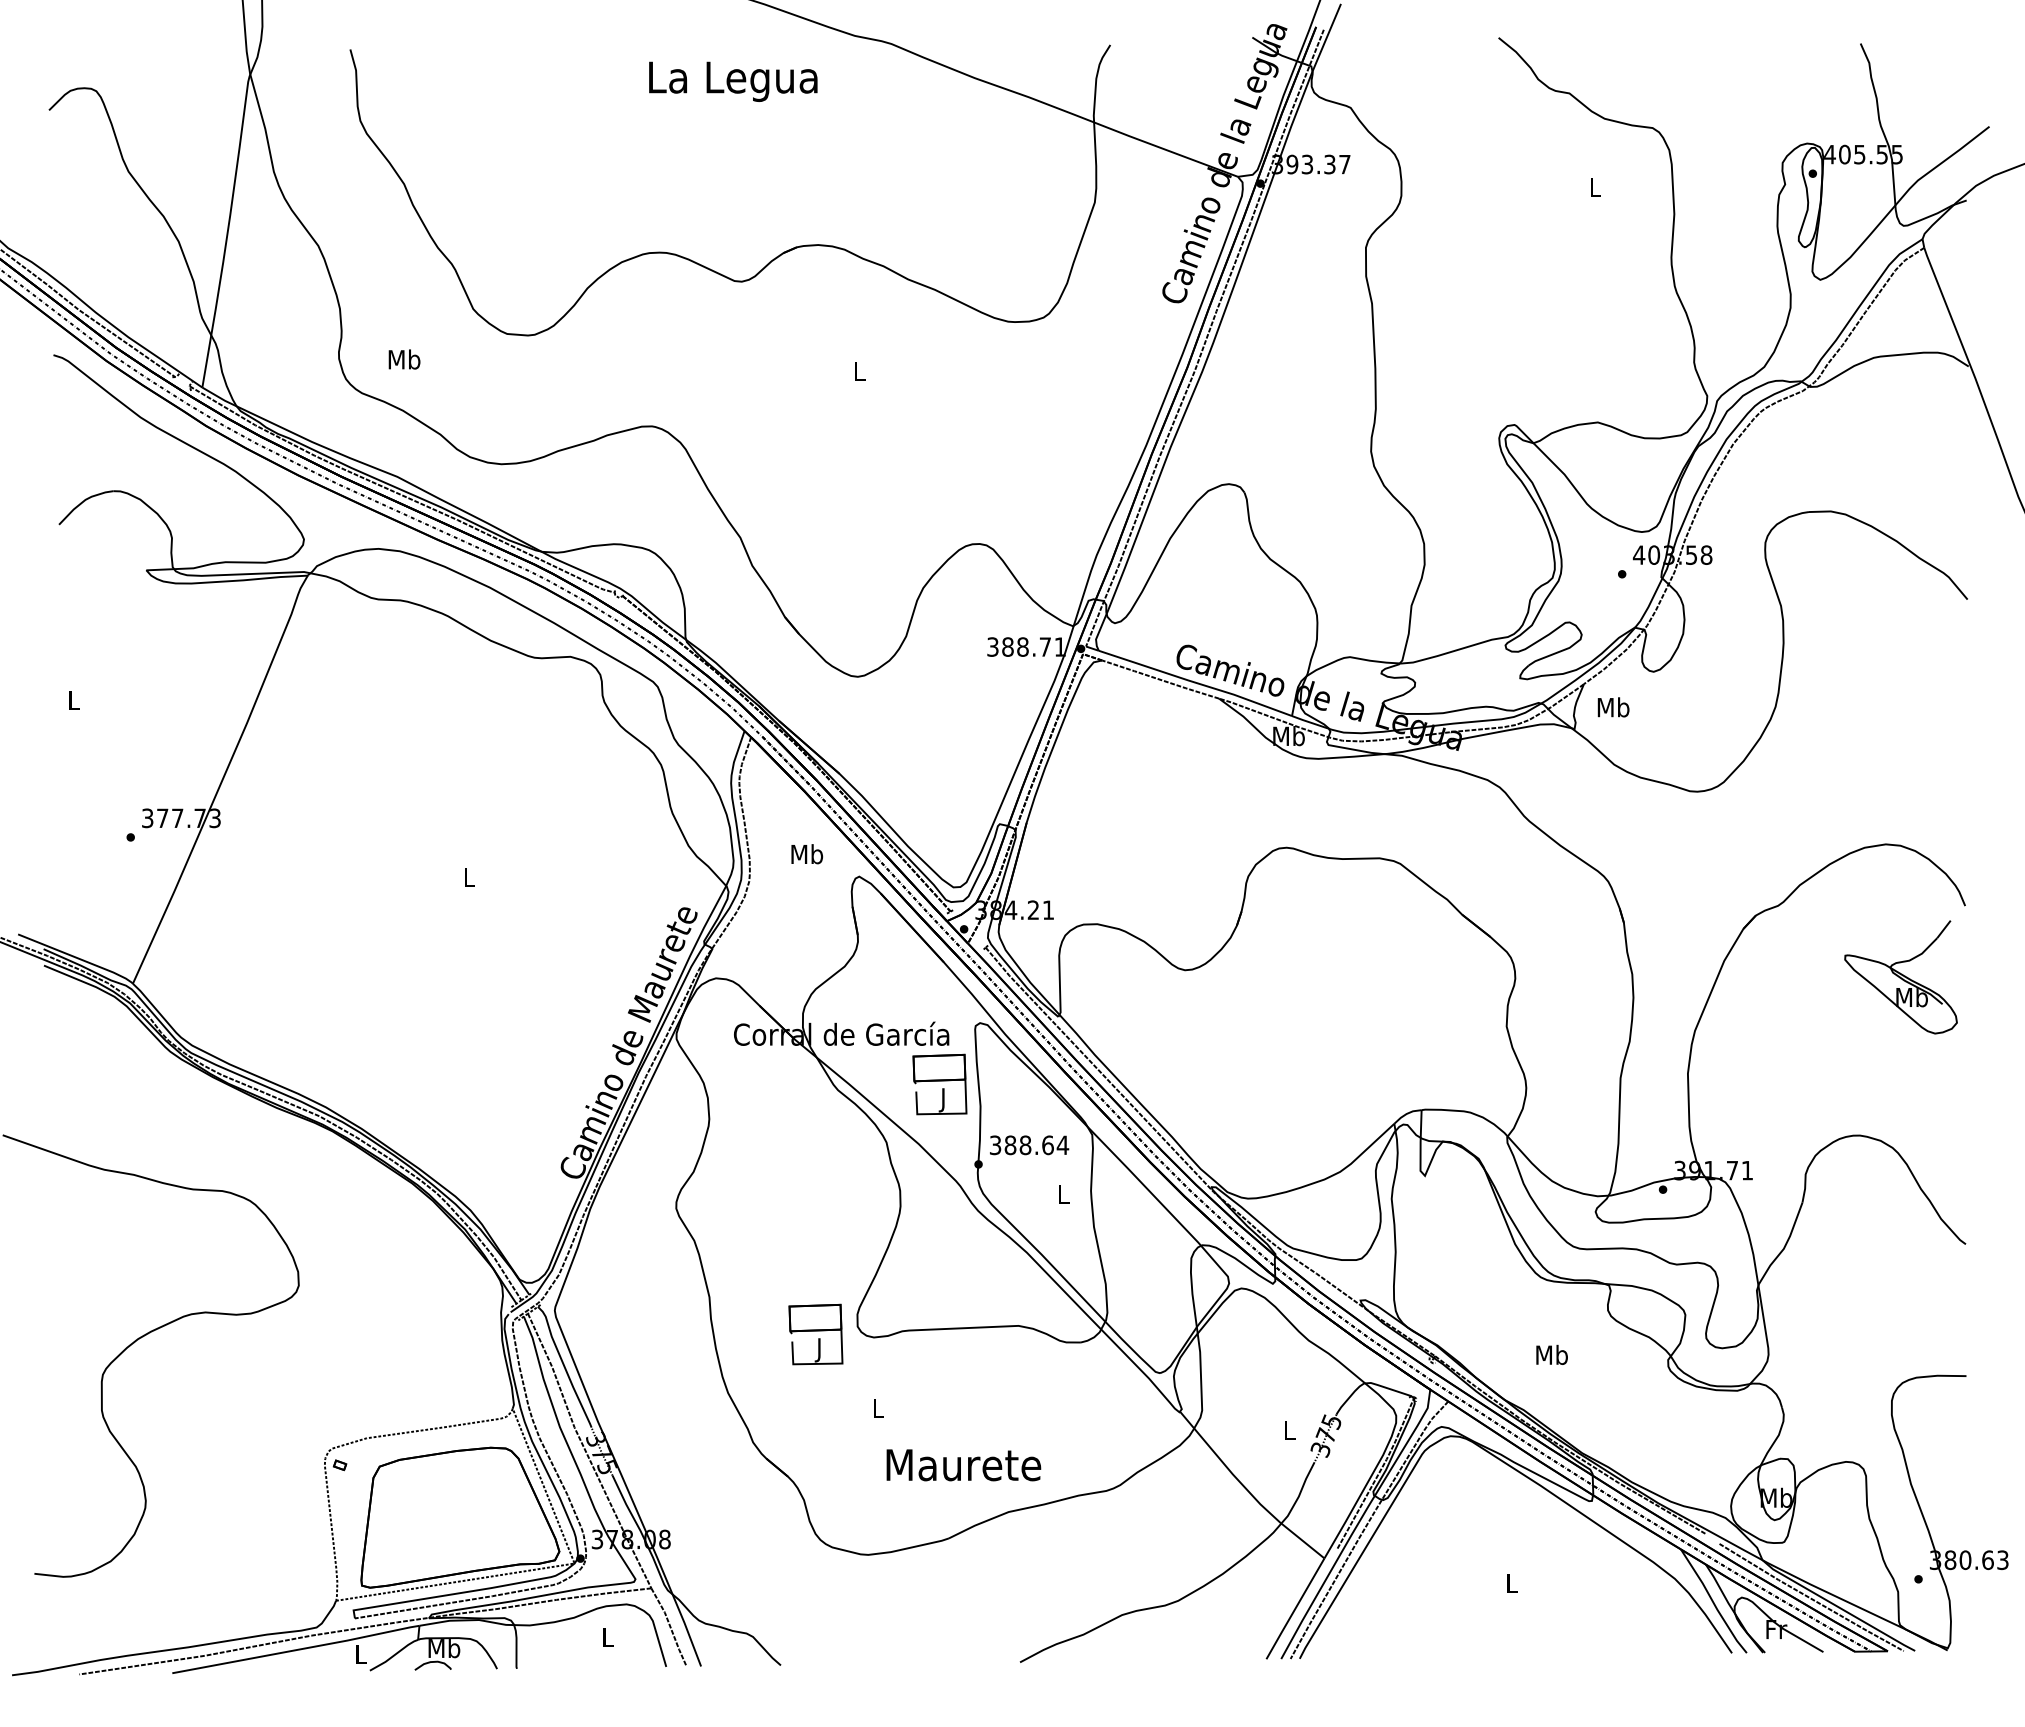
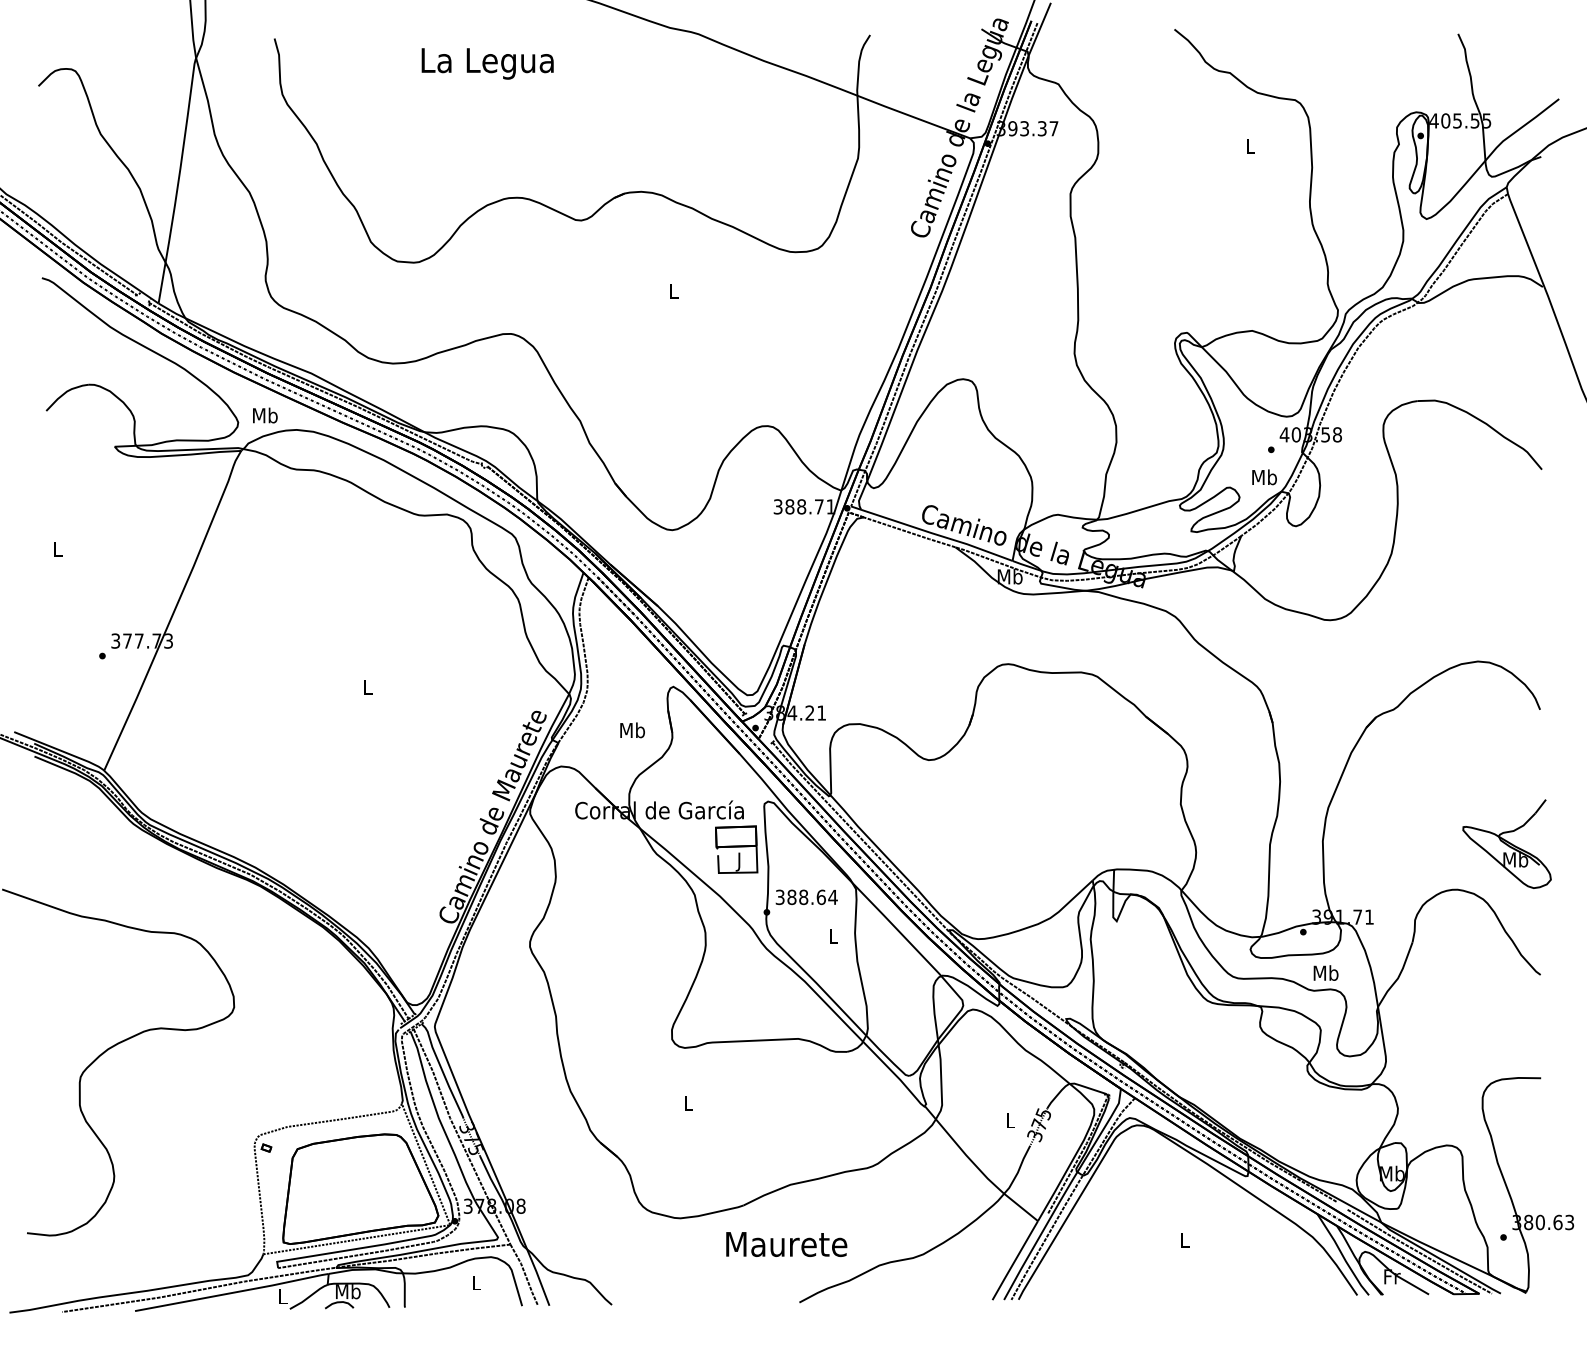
text: (733, 81) -> (487, 63), moved
text: (404, 359) -> (265, 415), moved
text: (1613, 707) -> (1264, 477), moved
text: (807, 854) -> (632, 730), moved
part: (1900, 977) -> (1506, 844), moved
part: (815, 1334) -> (639, 1045), removed
text: (1551, 1354) -> (1325, 972), moved
text: (963, 1465) -> (786, 1244), moved

